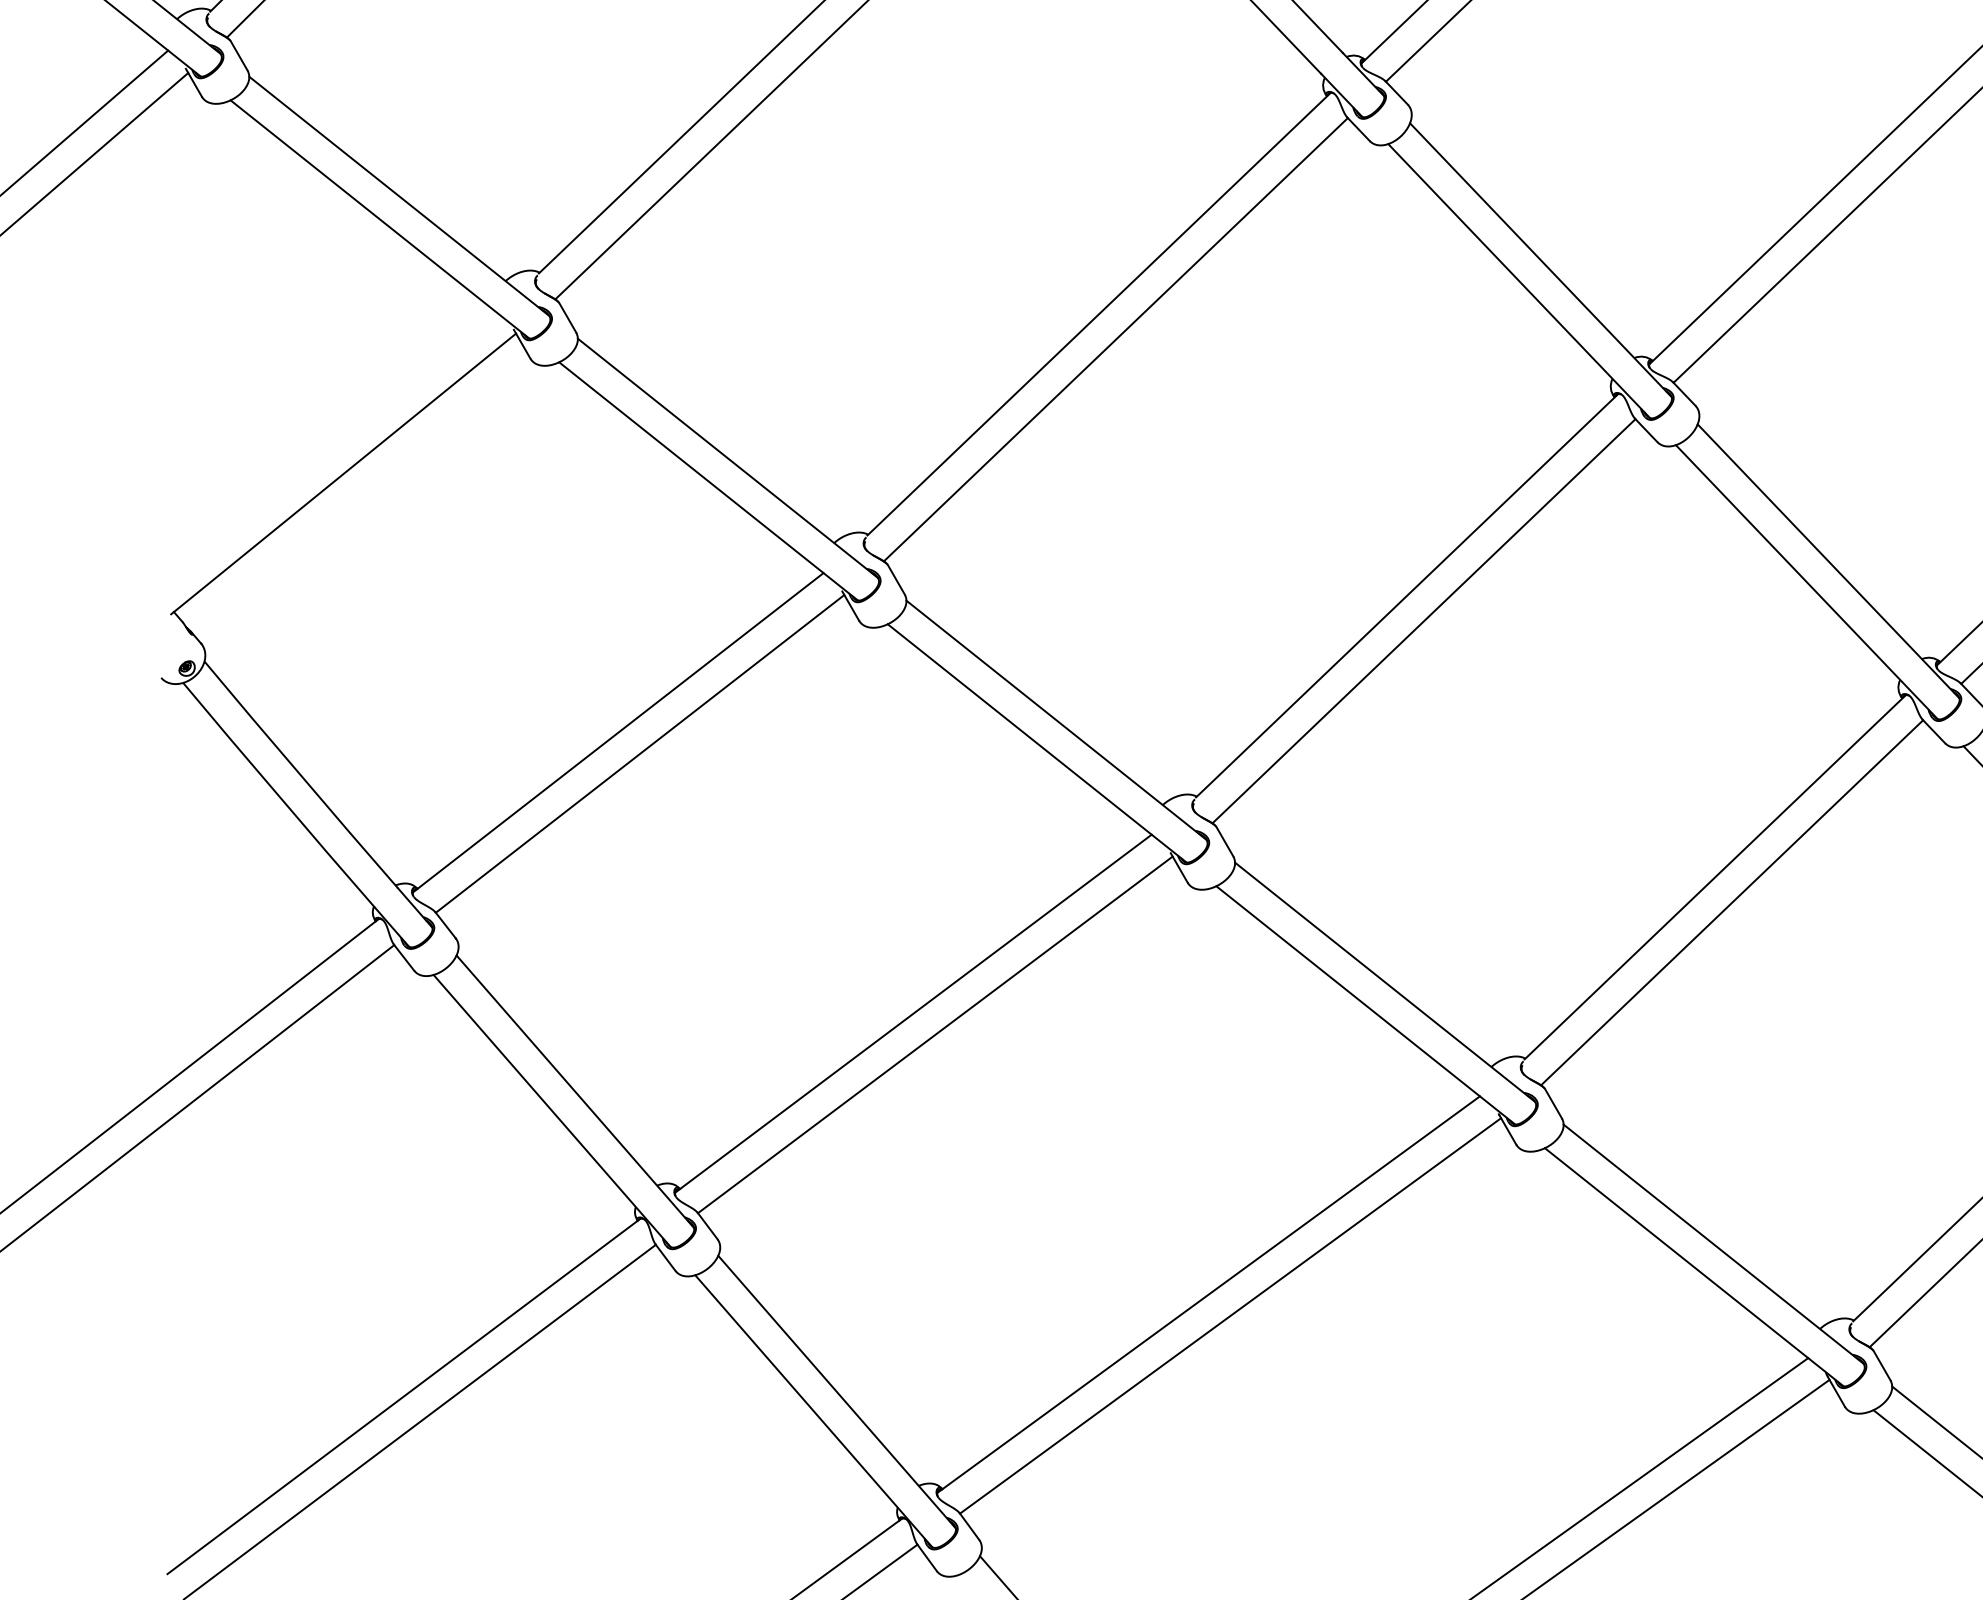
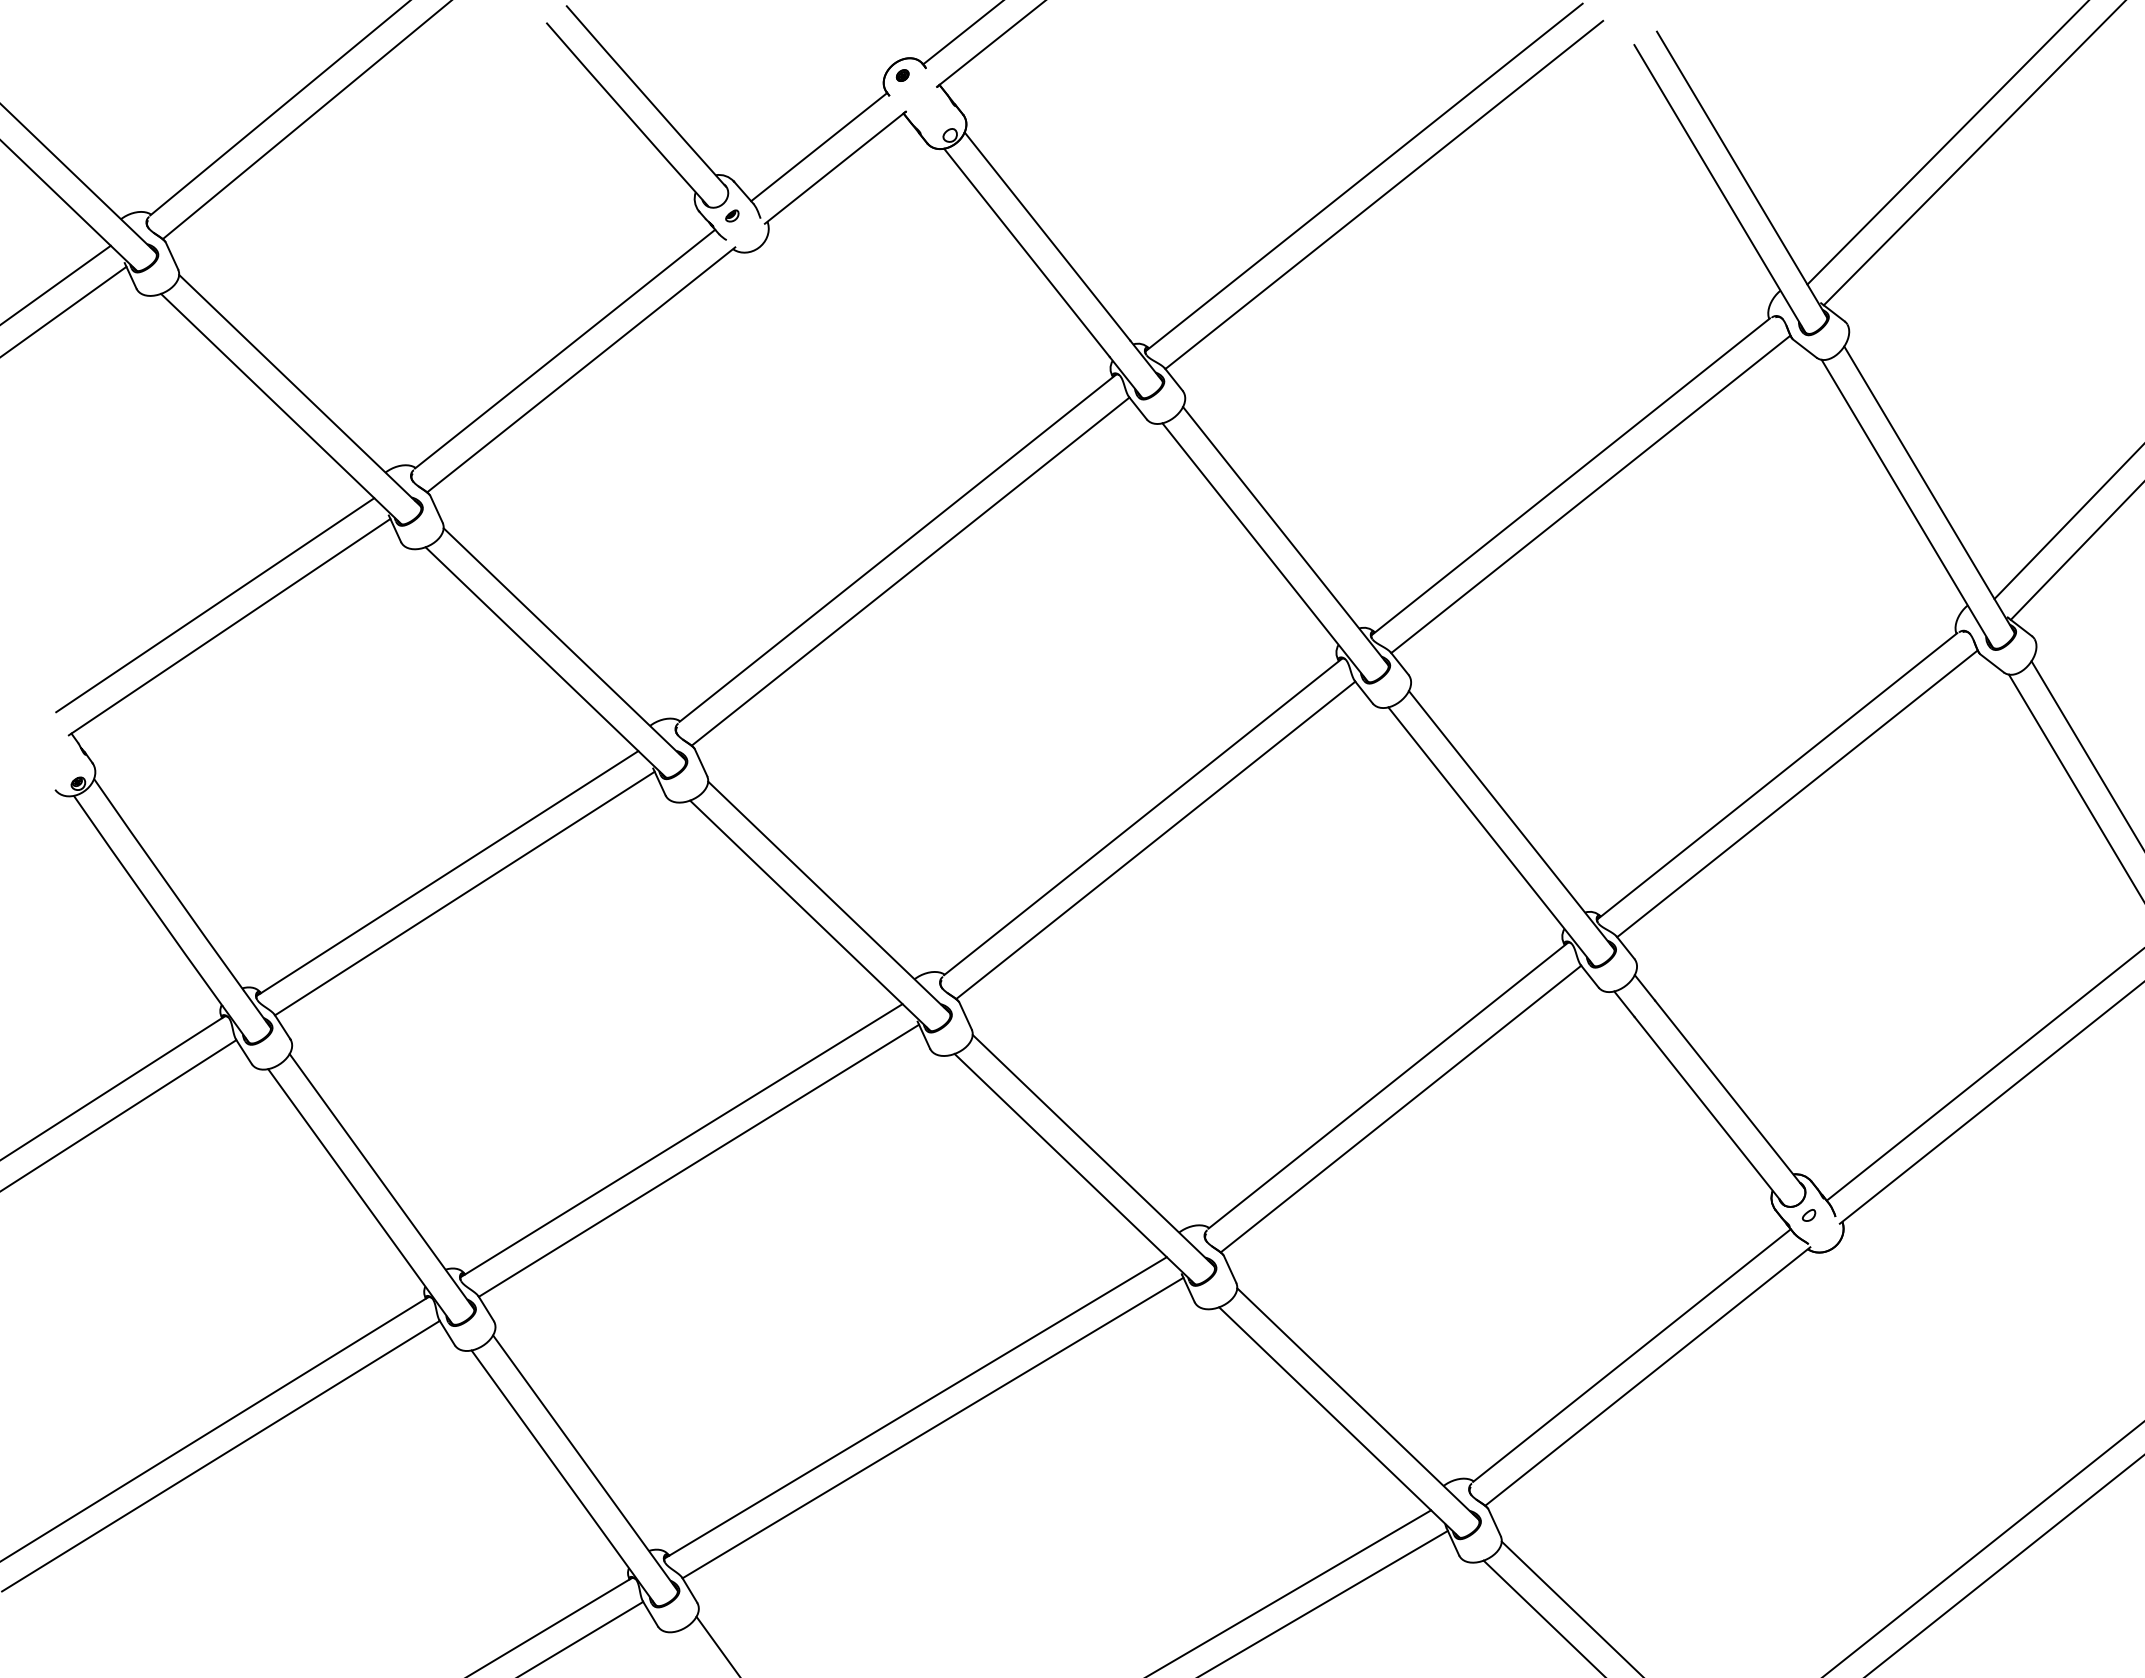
line: (325, 450) -> (215, 605), added

